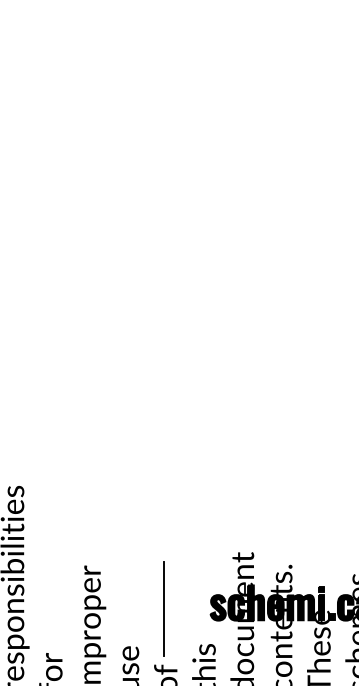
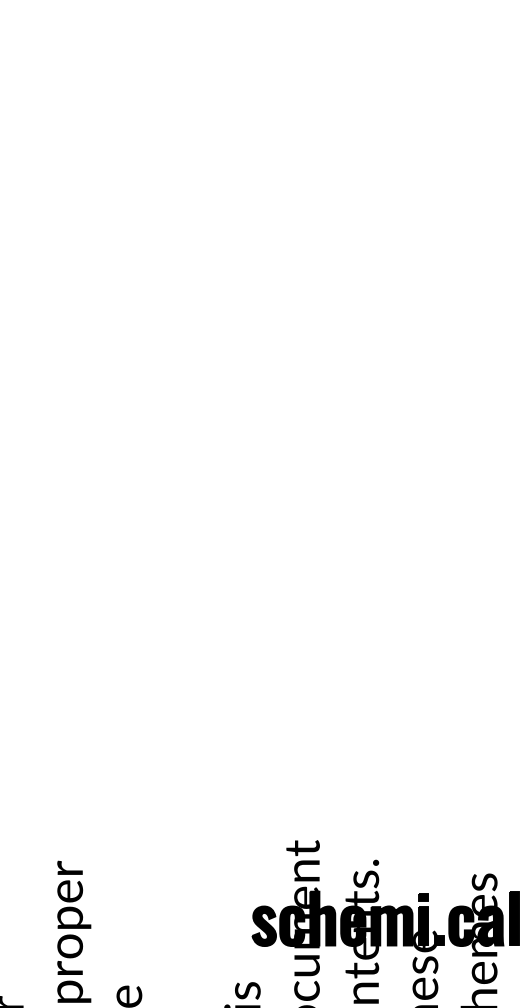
line: (163, 608) -> (179, 927), removed

